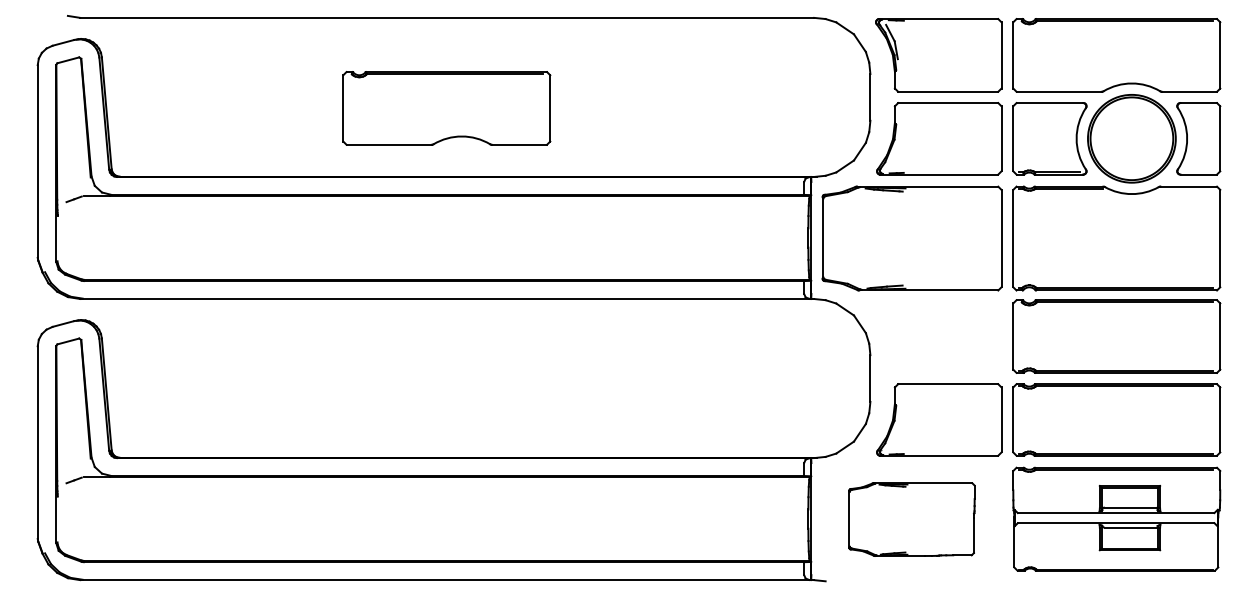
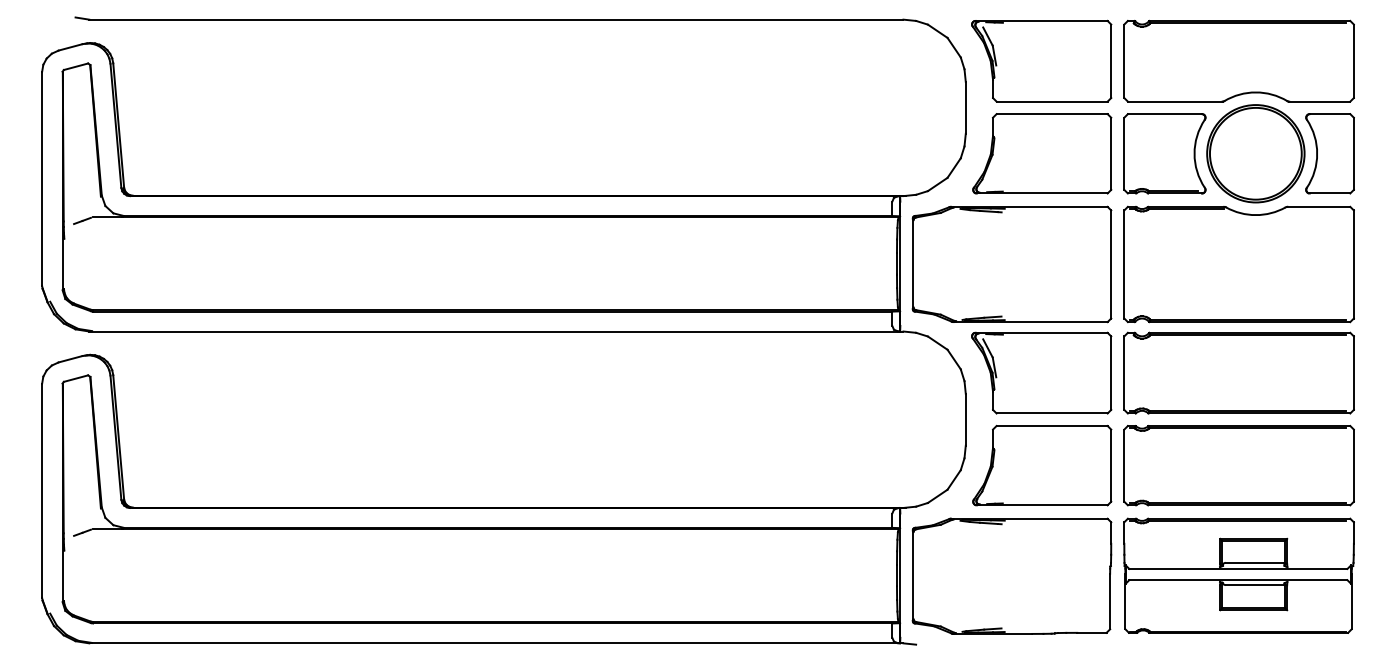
part: (446, 108) -> (495, 120), removed
part: (938, 336) -> (1041, 373), added
part: (911, 519) -> (1011, 576), size x1.43

